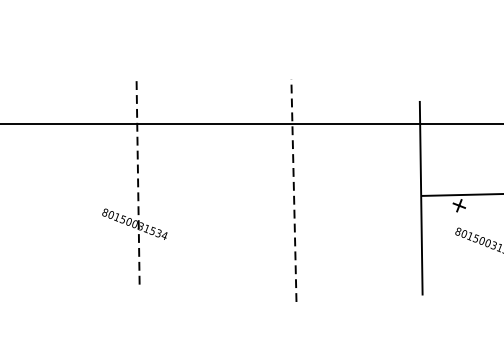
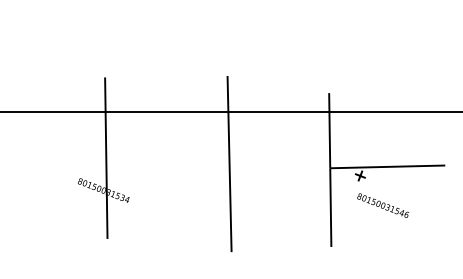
line: (138, 183) -> (106, 158), dashed -> solid
line: (293, 189) -> (229, 163), dashed -> solid

